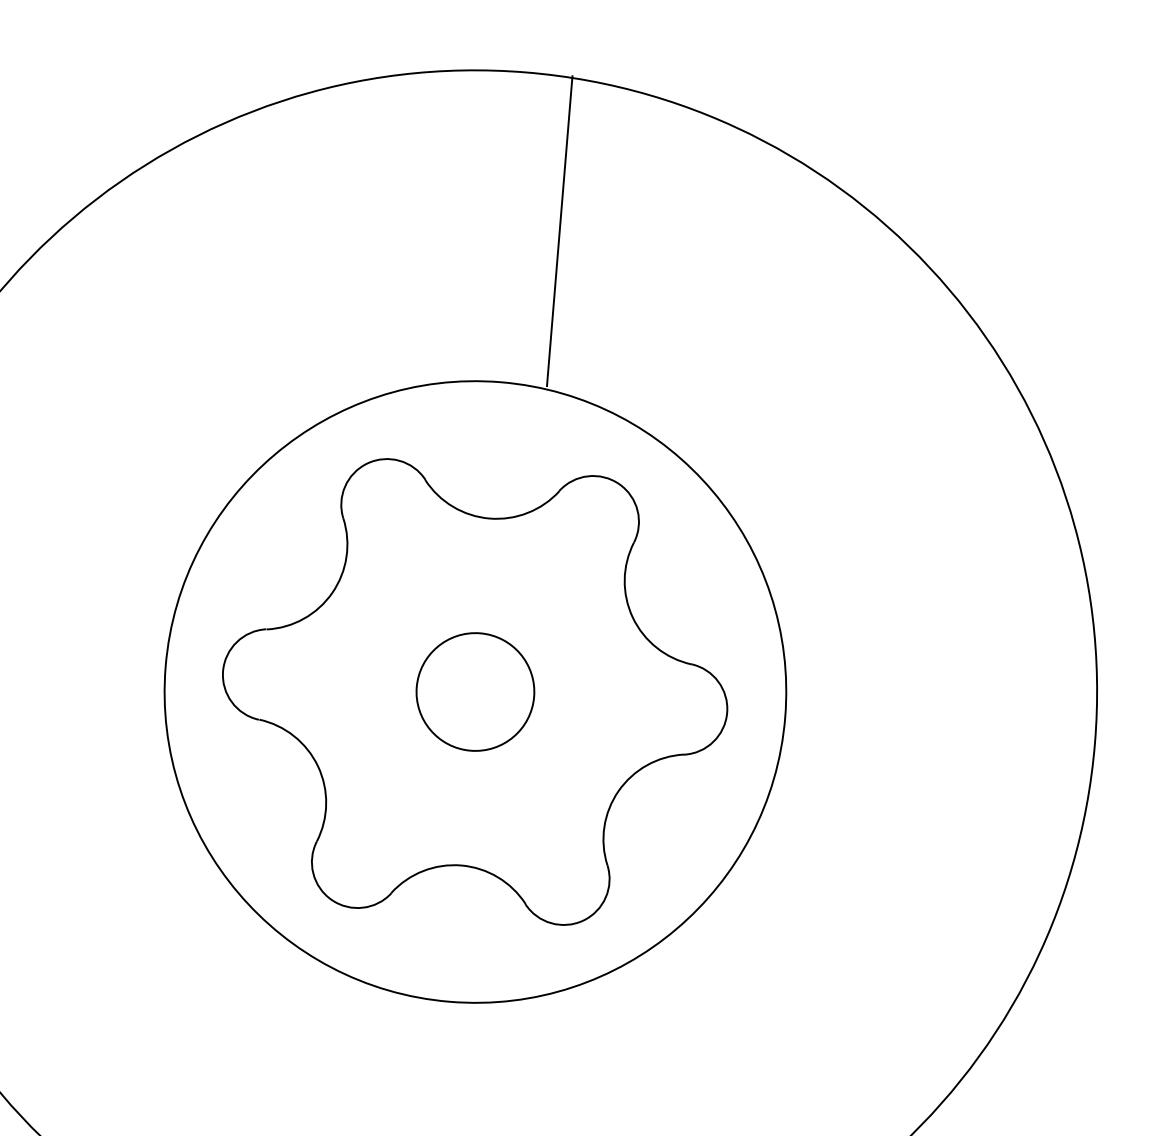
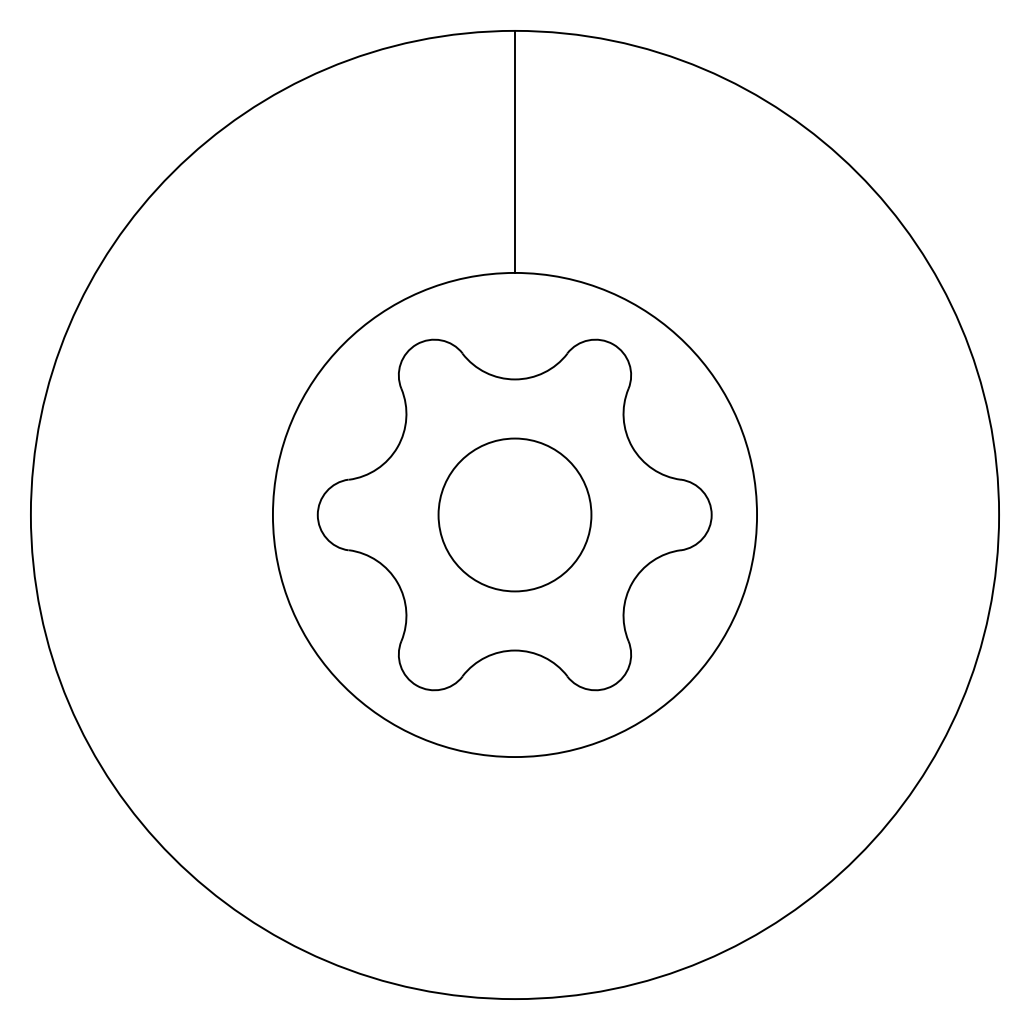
line: (560, 230) -> (515, 151), moved
circle: (474, 691) -> (514, 514), size x1.67

